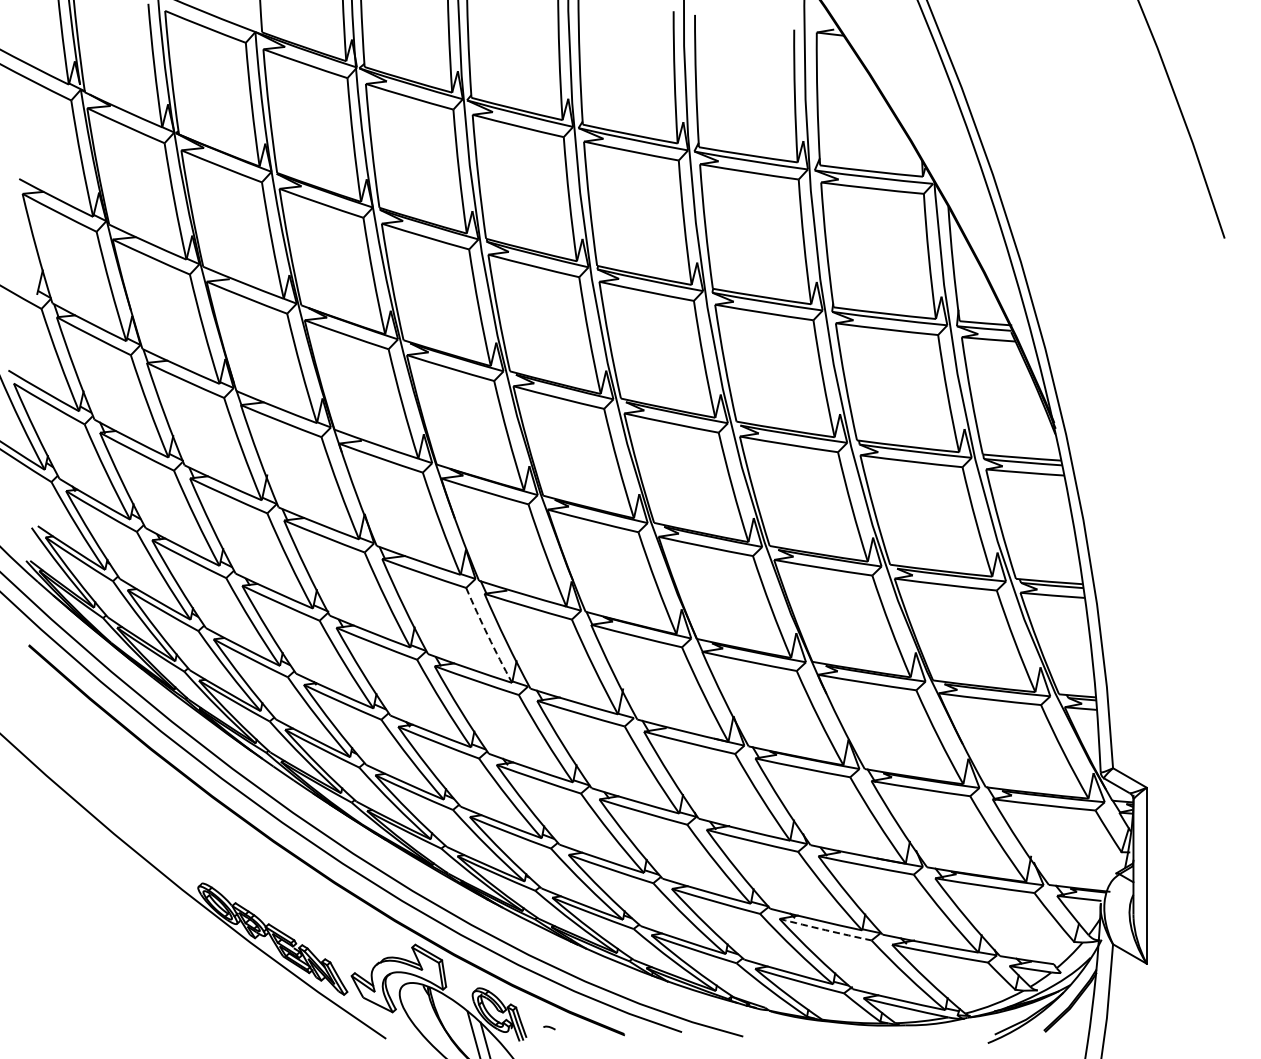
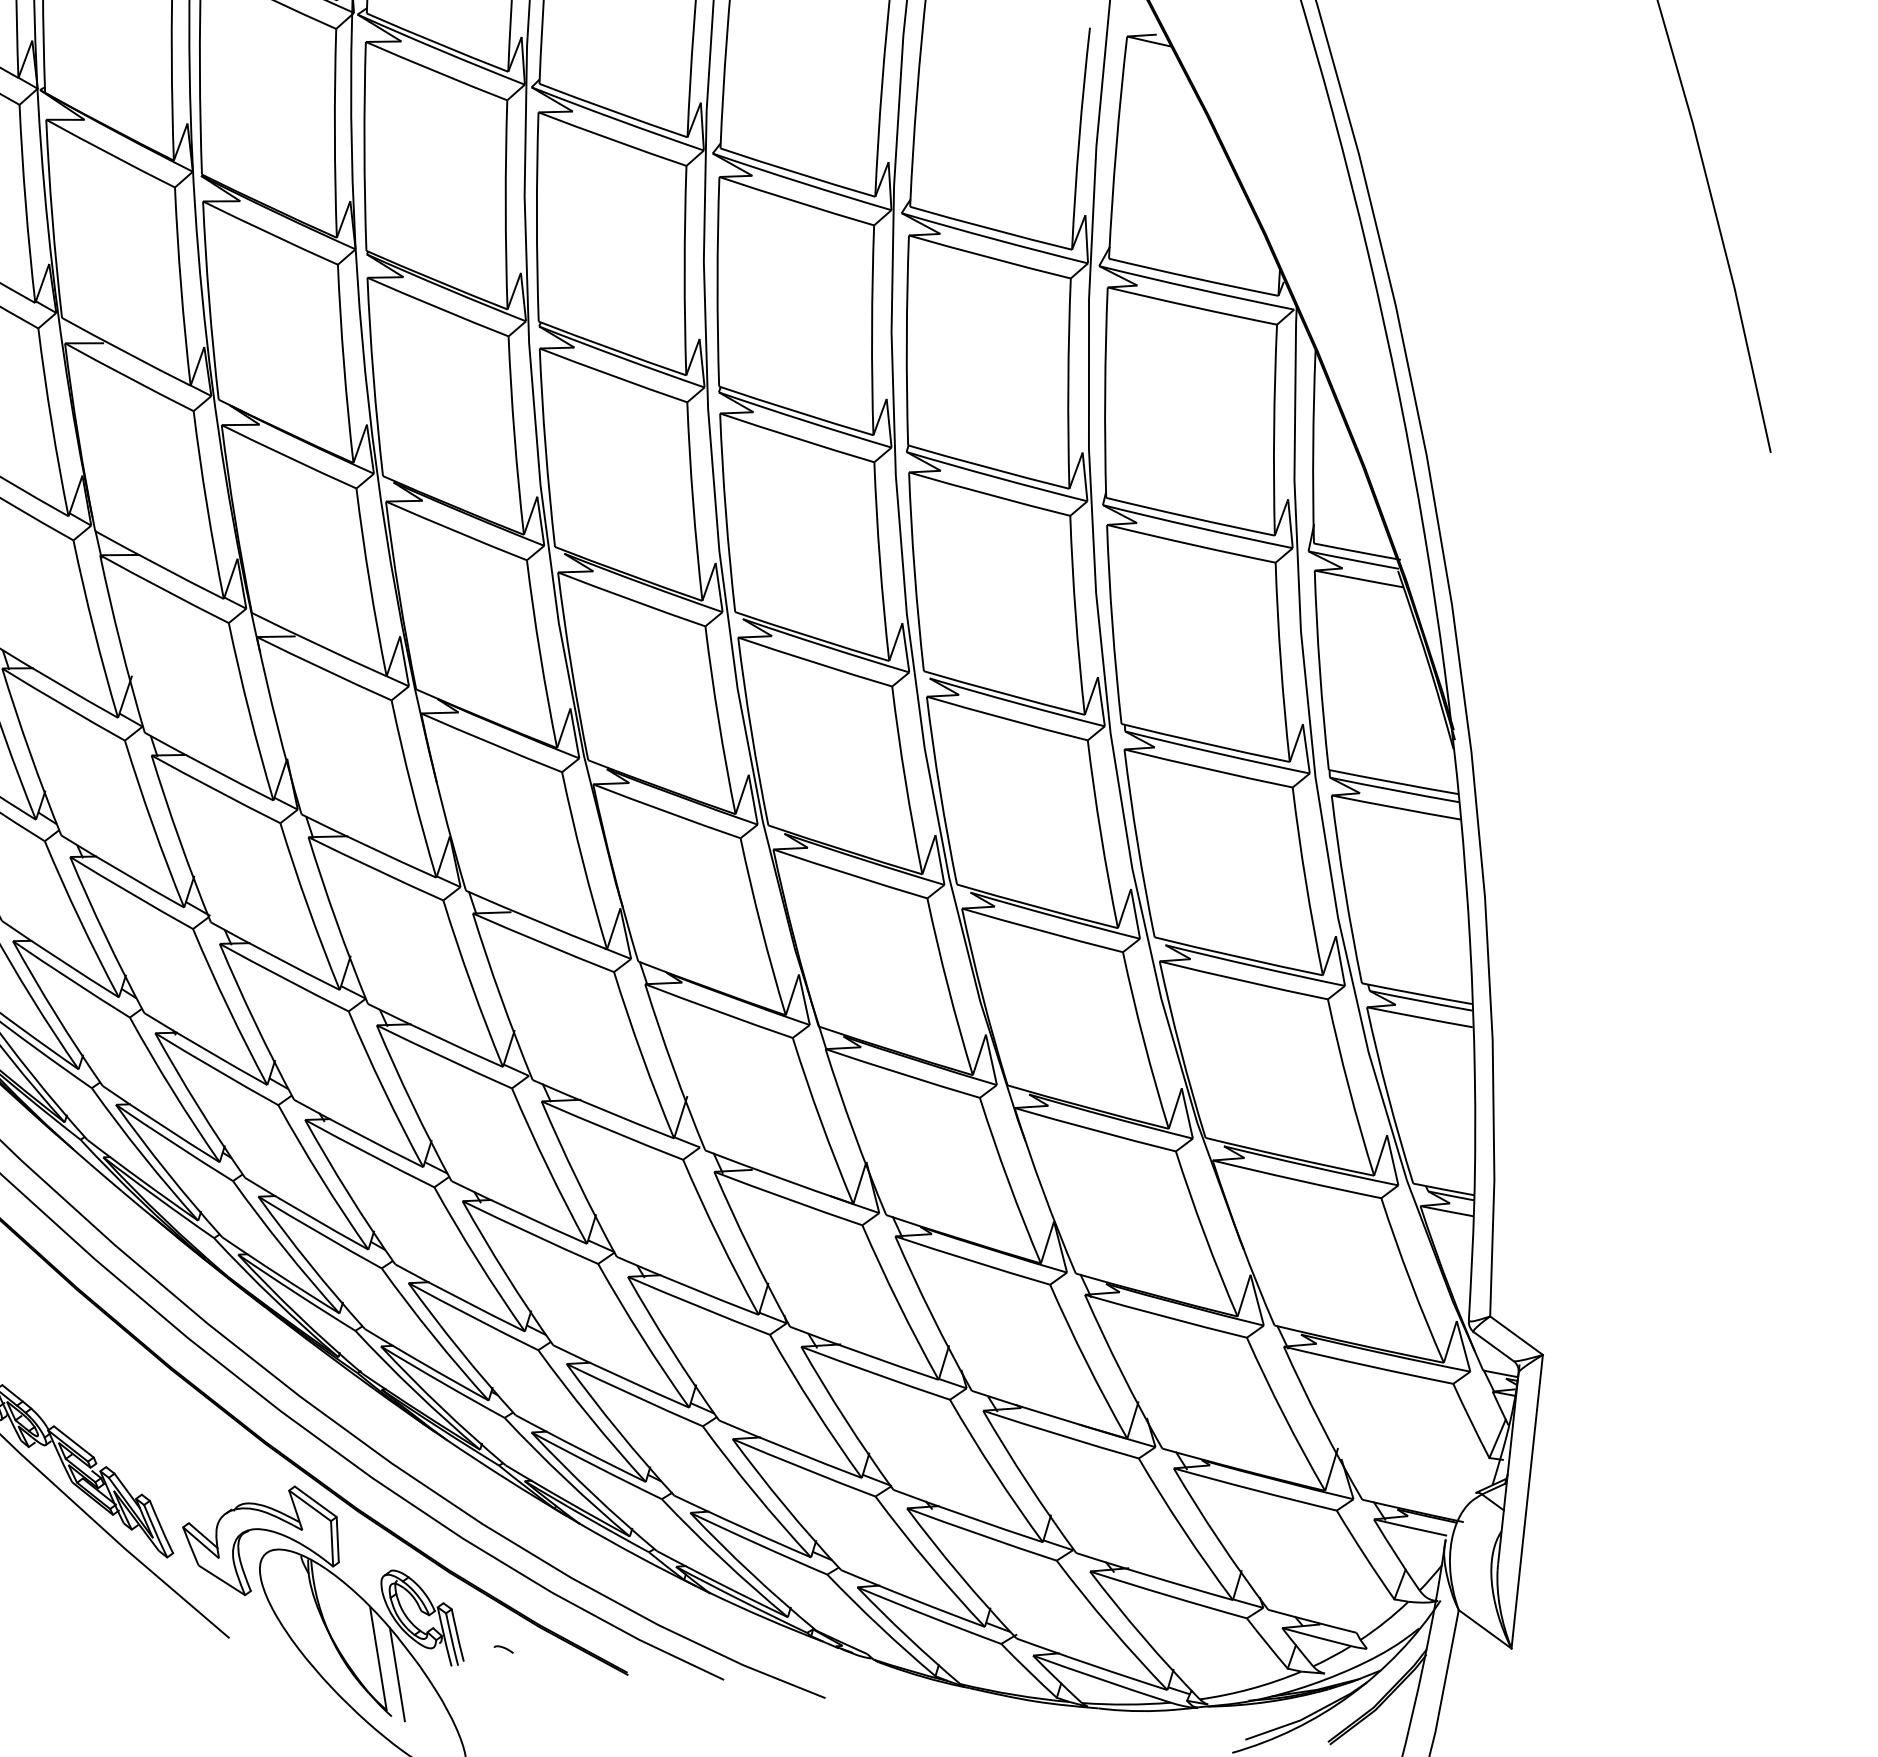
arc: (488, 635) -> (472, 983), dashed -> solid
arc: (825, 930) -> (981, 1535), dashed -> solid

